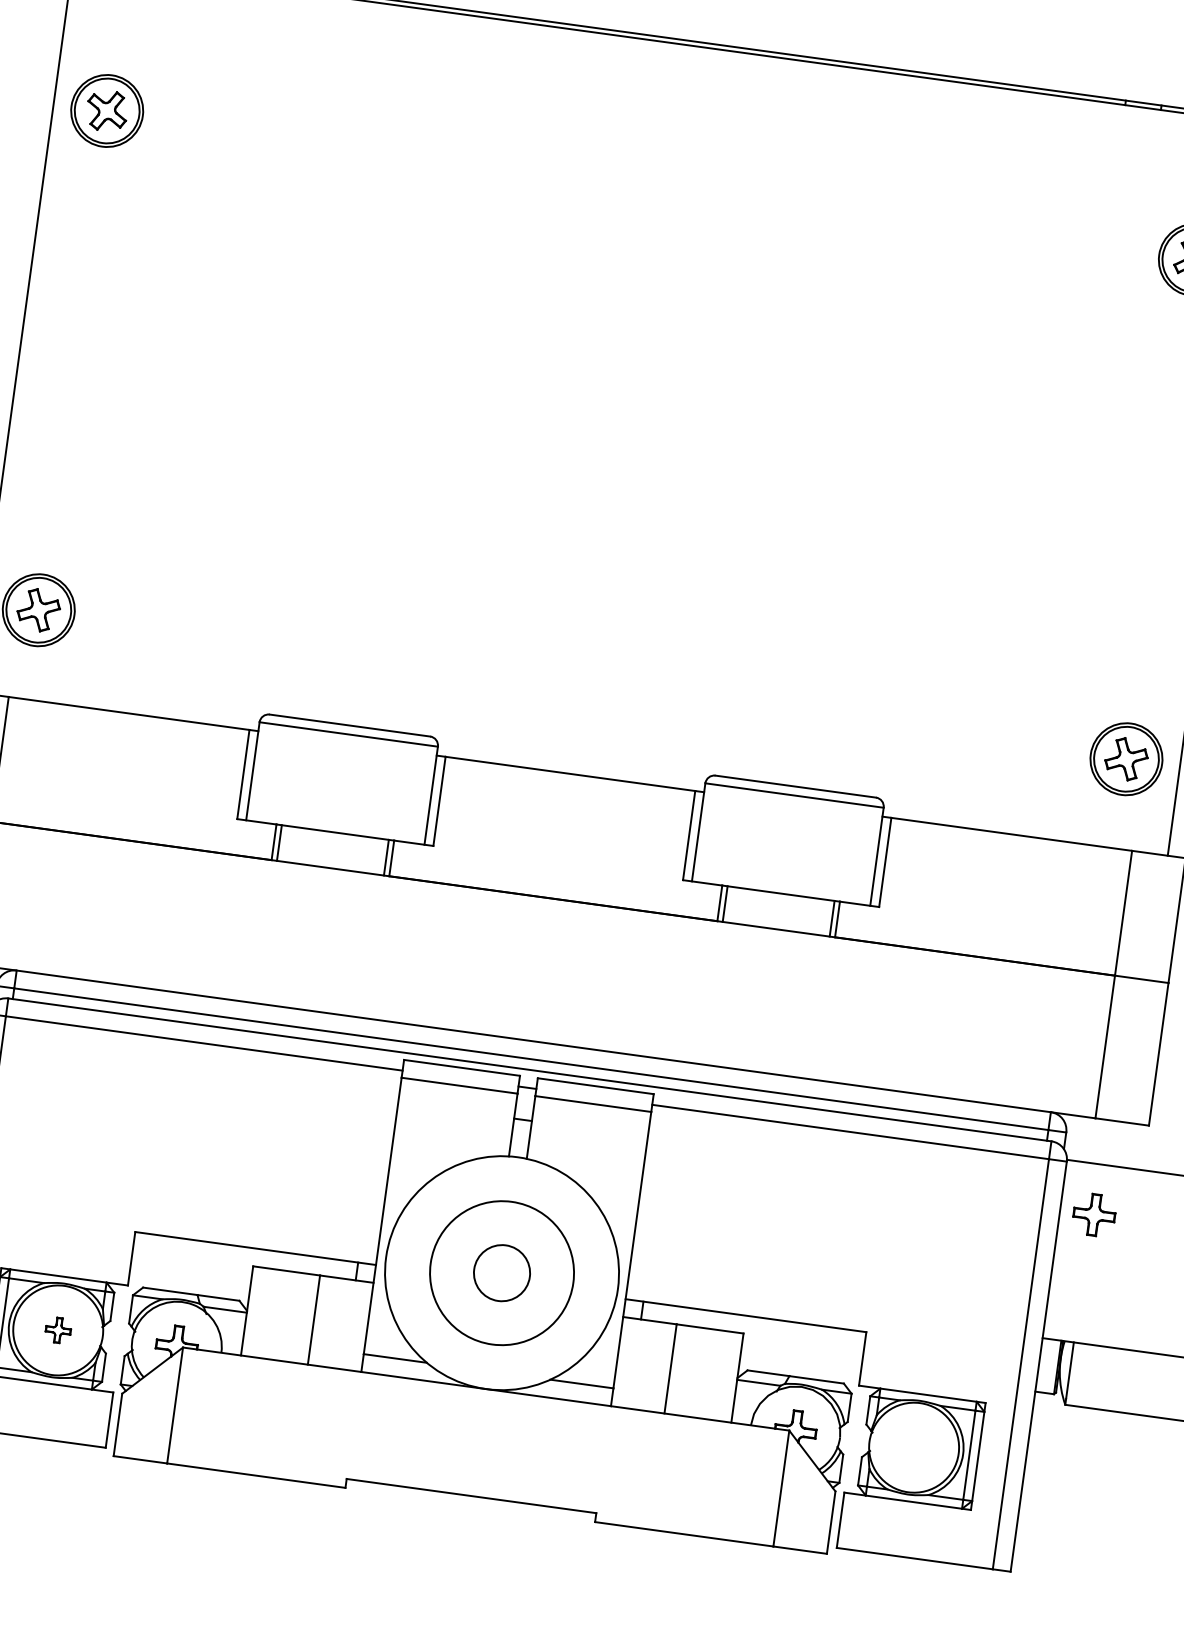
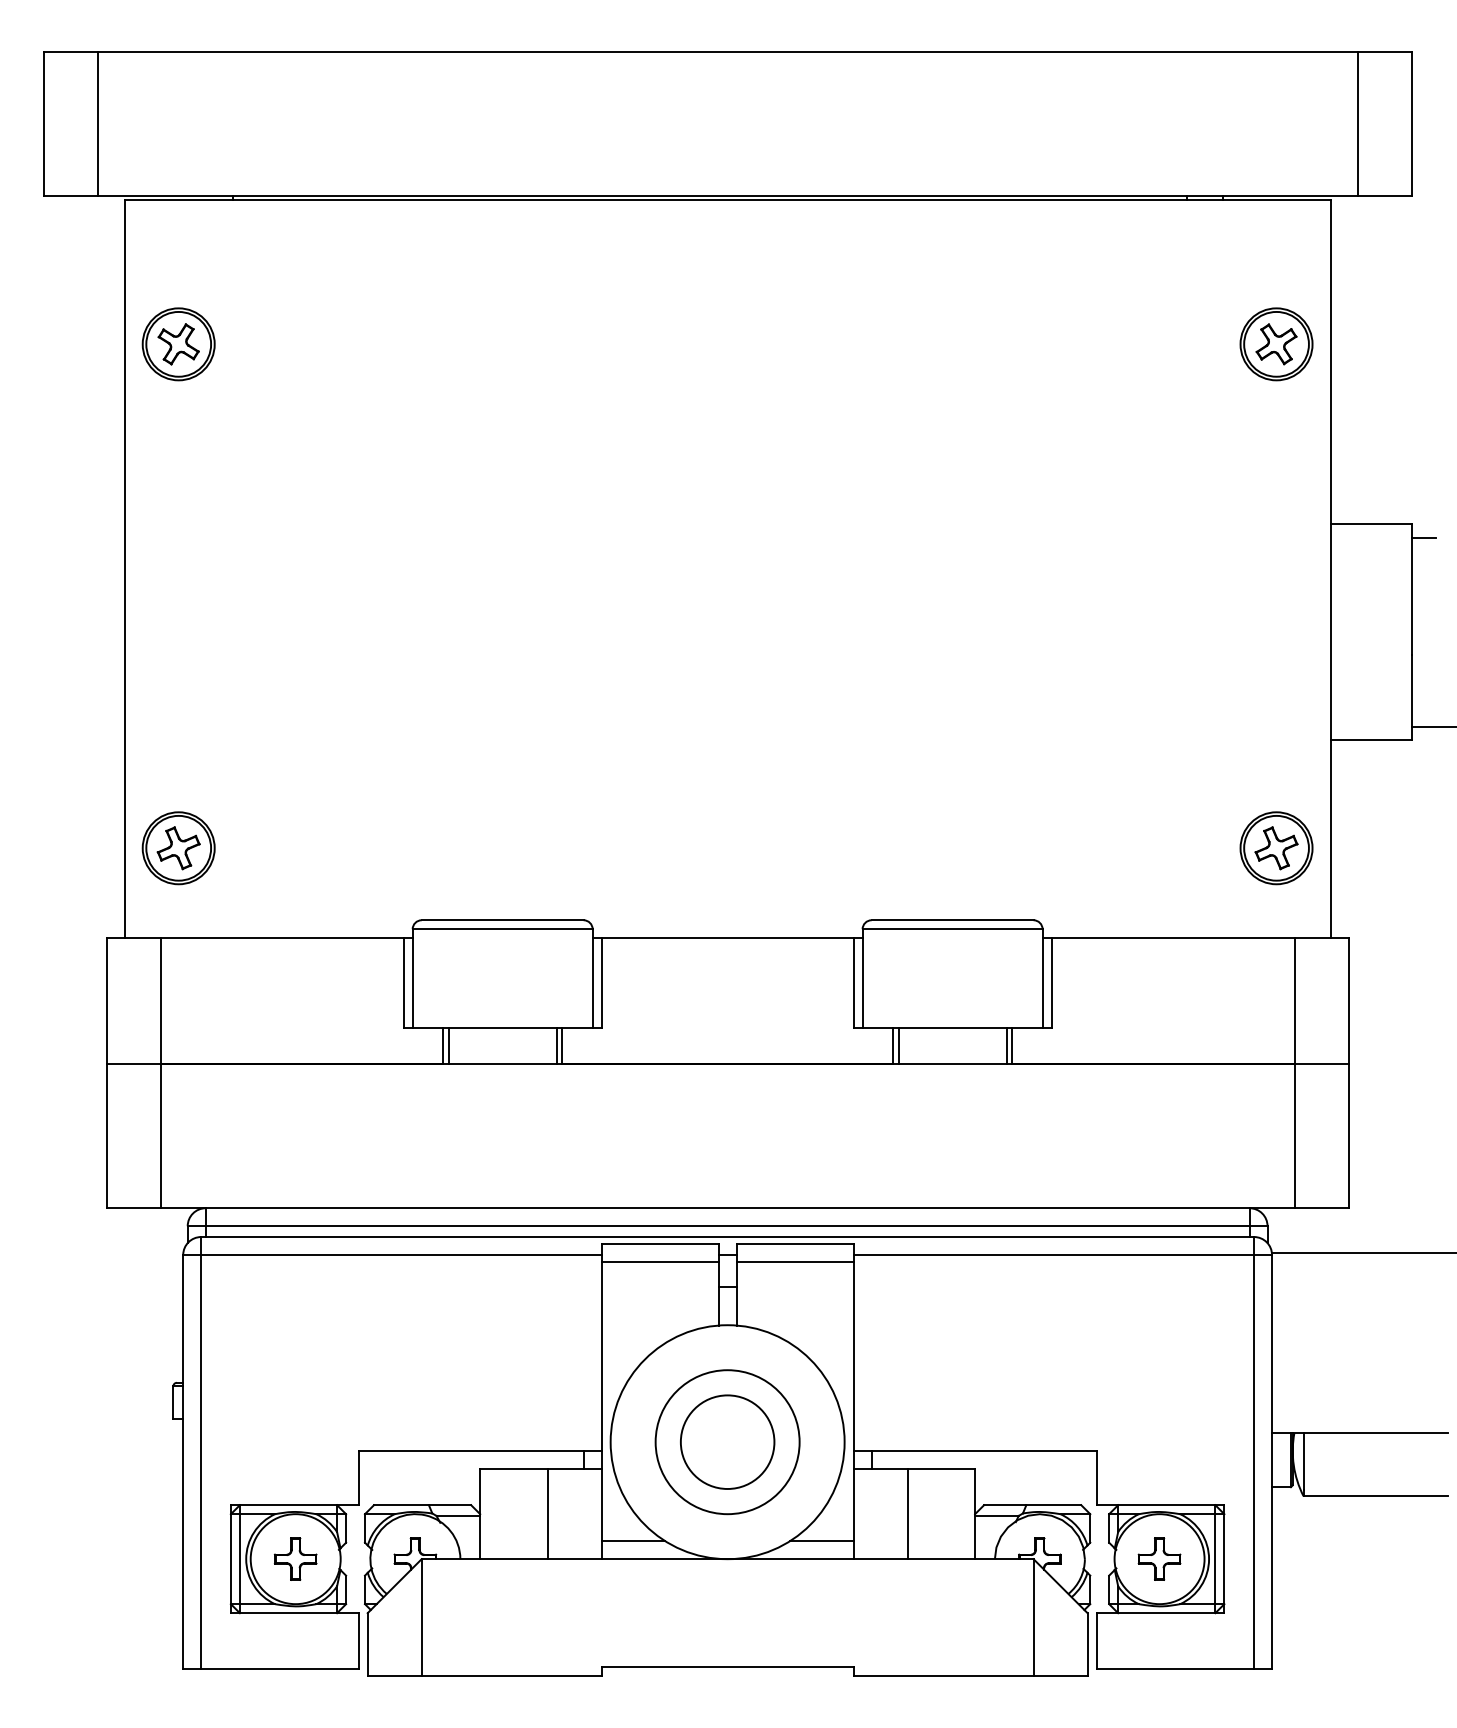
part: (1094, 1214) -> (1159, 1558), moved
circle: (502, 1272) -> (727, 1441), size x1.67
part: (58, 1329) -> (295, 1558), size x1.67

